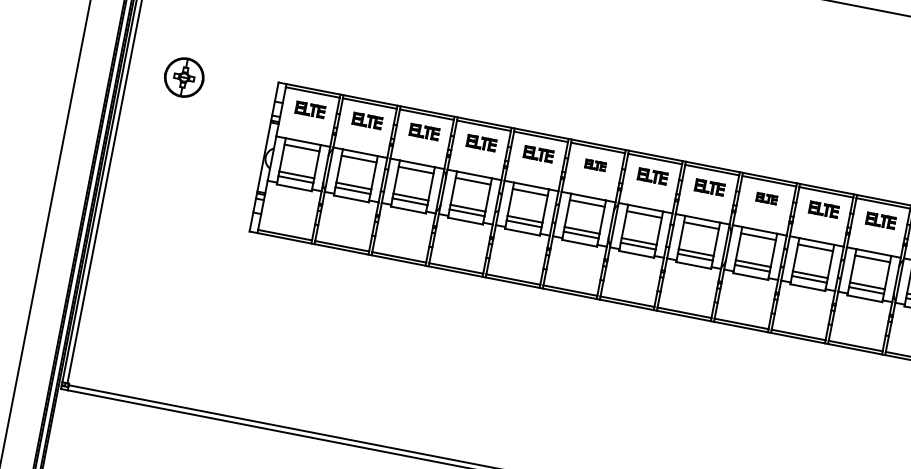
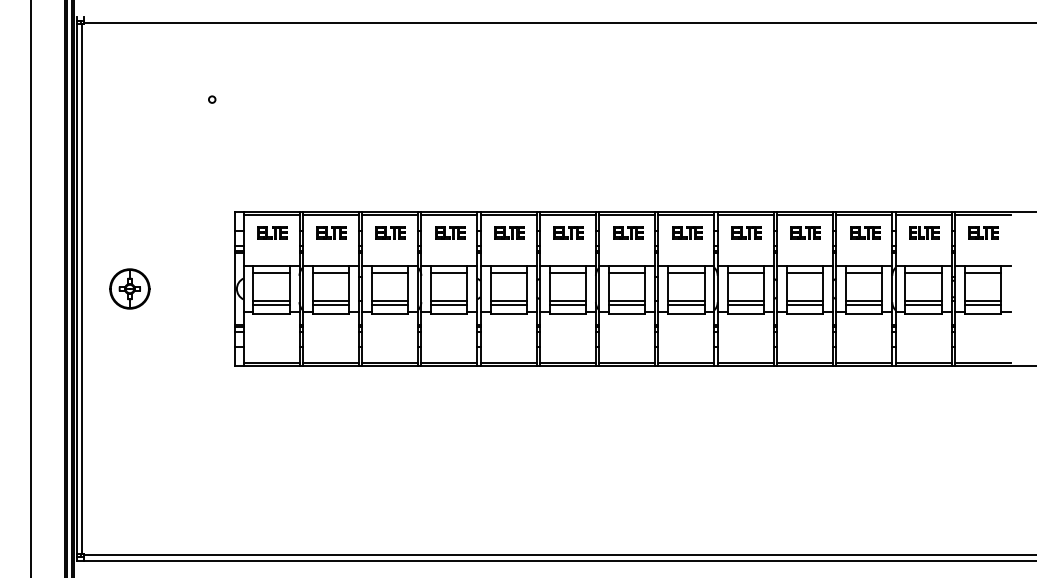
part: (183, 77) -> (129, 288), moved
part: (595, 165) -> (568, 232), size x1.43
part: (766, 198) -> (746, 232), size x1.43

